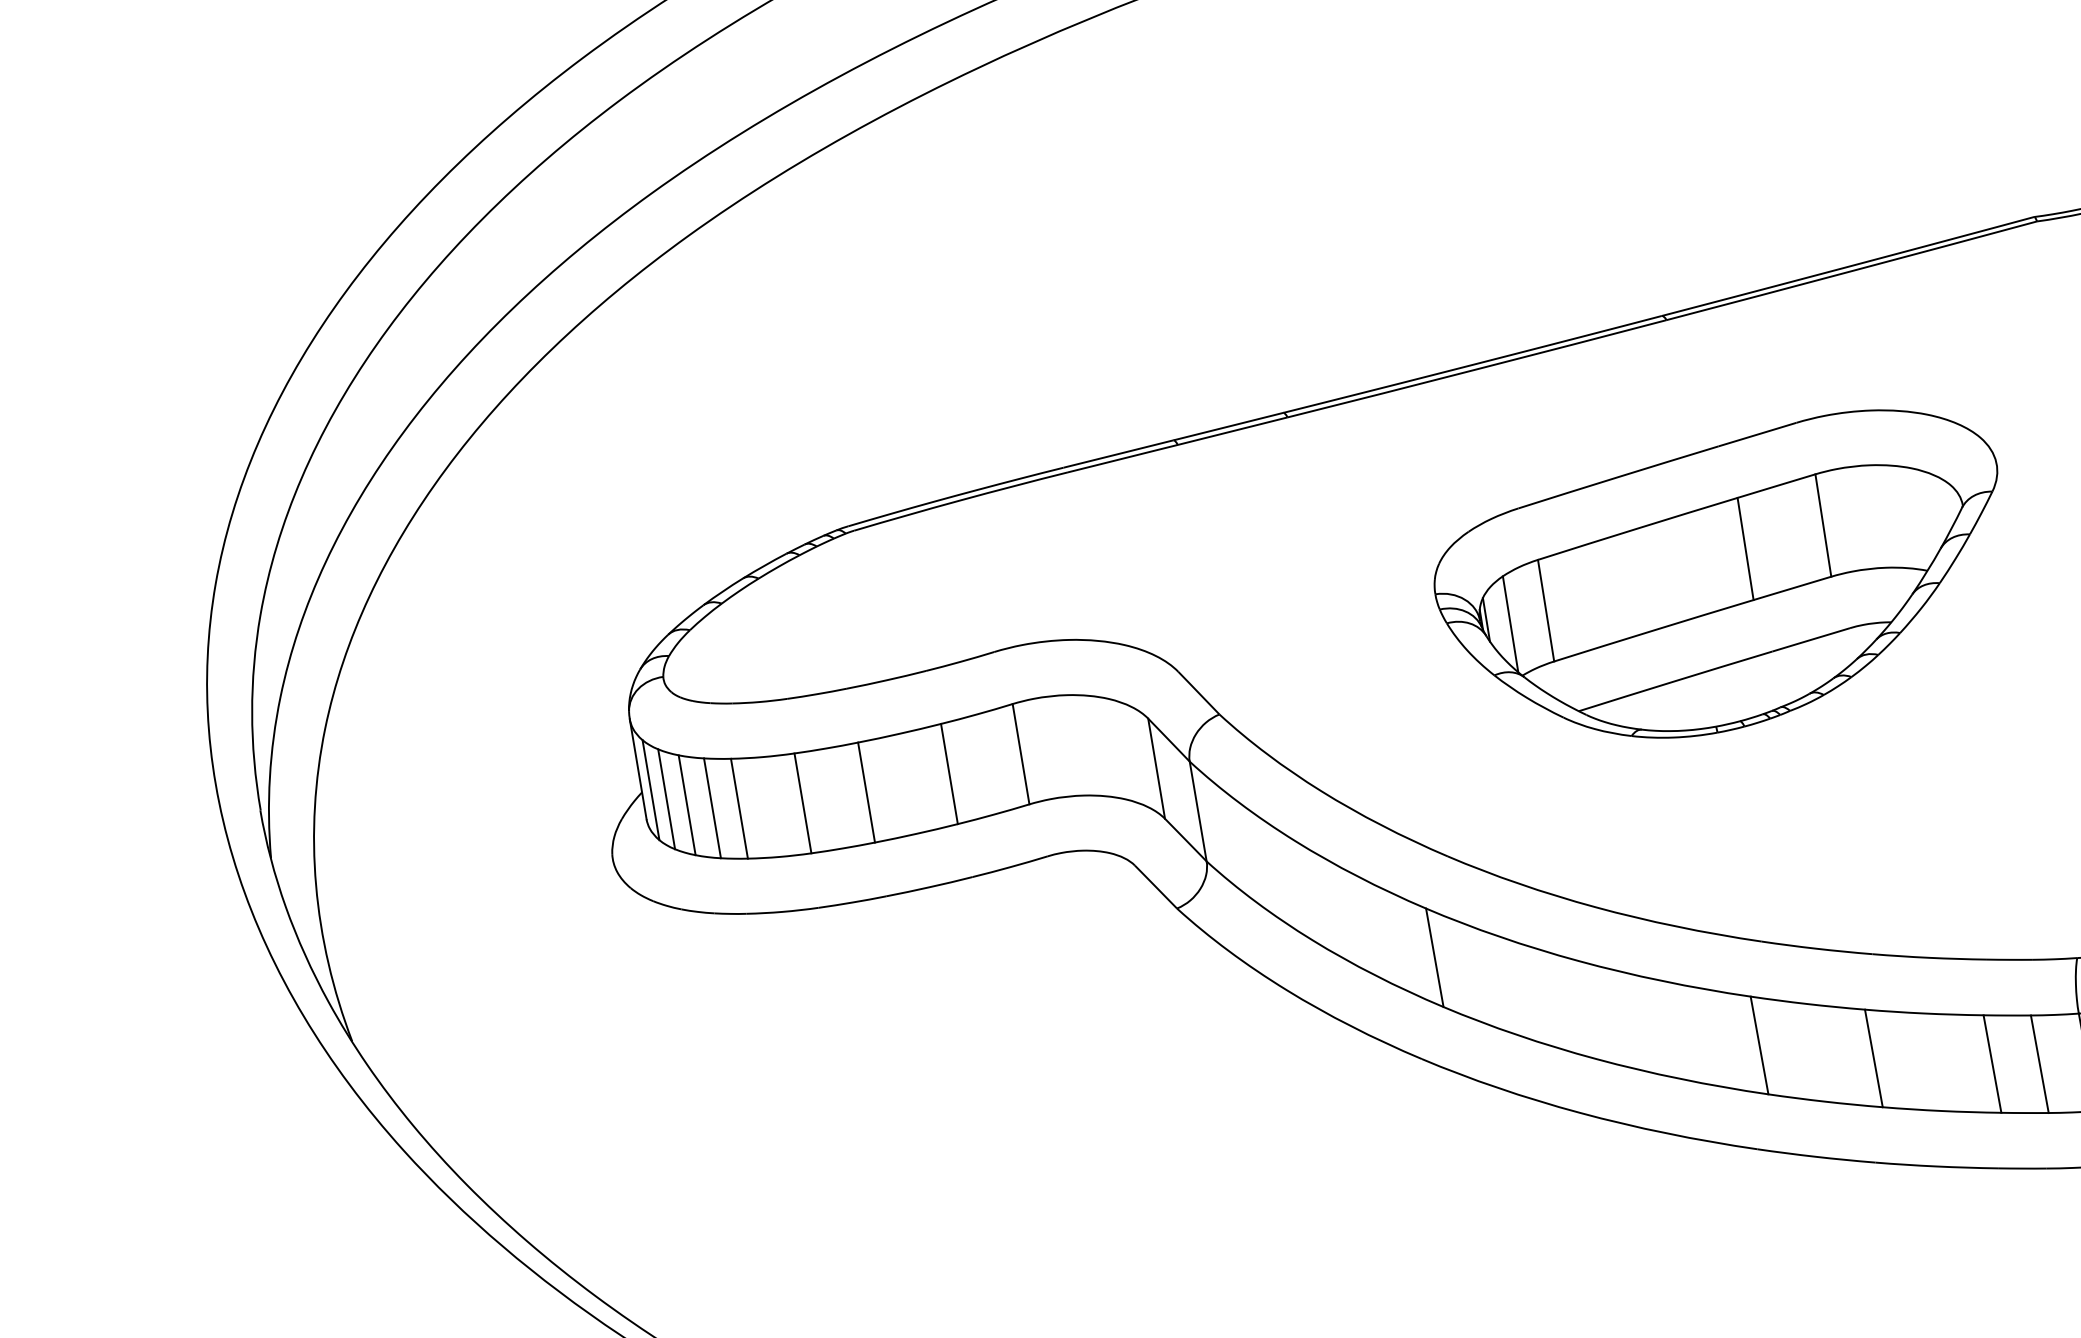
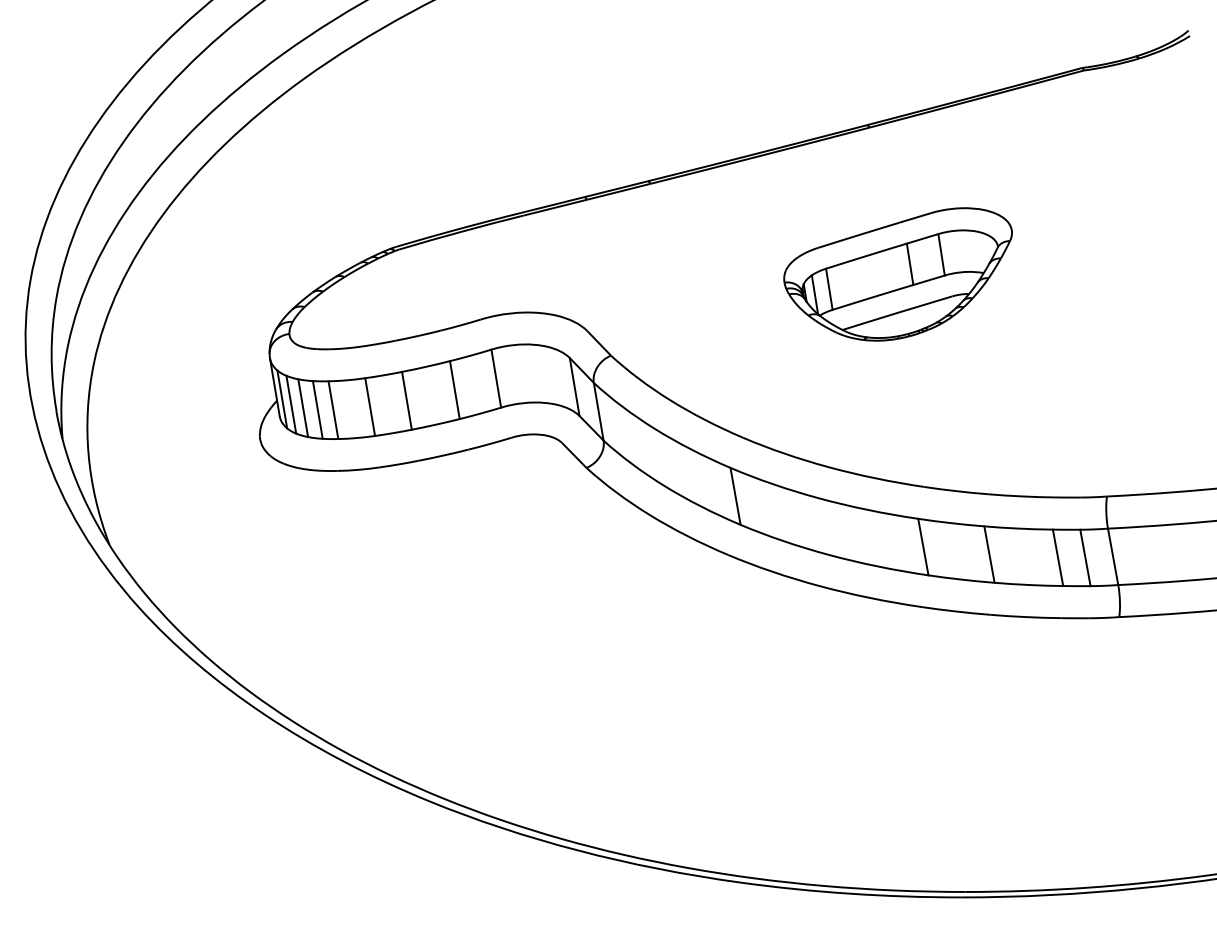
part: (1714, 574) -> (897, 274), size x0.7

